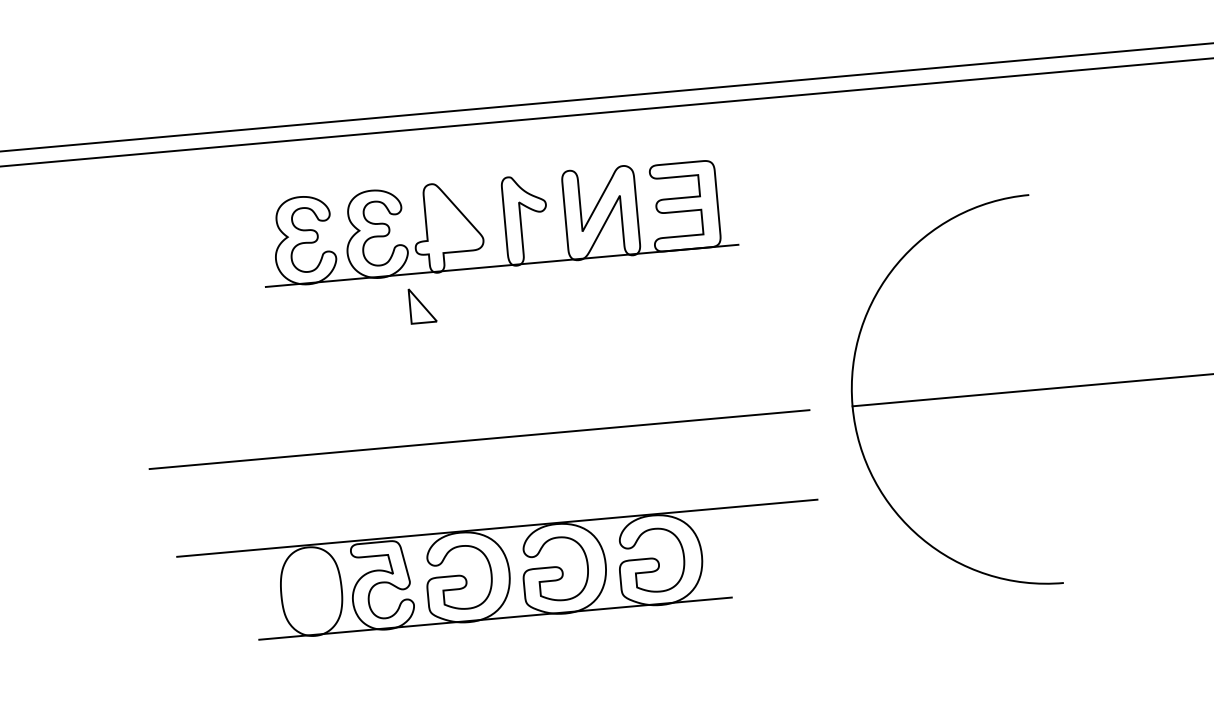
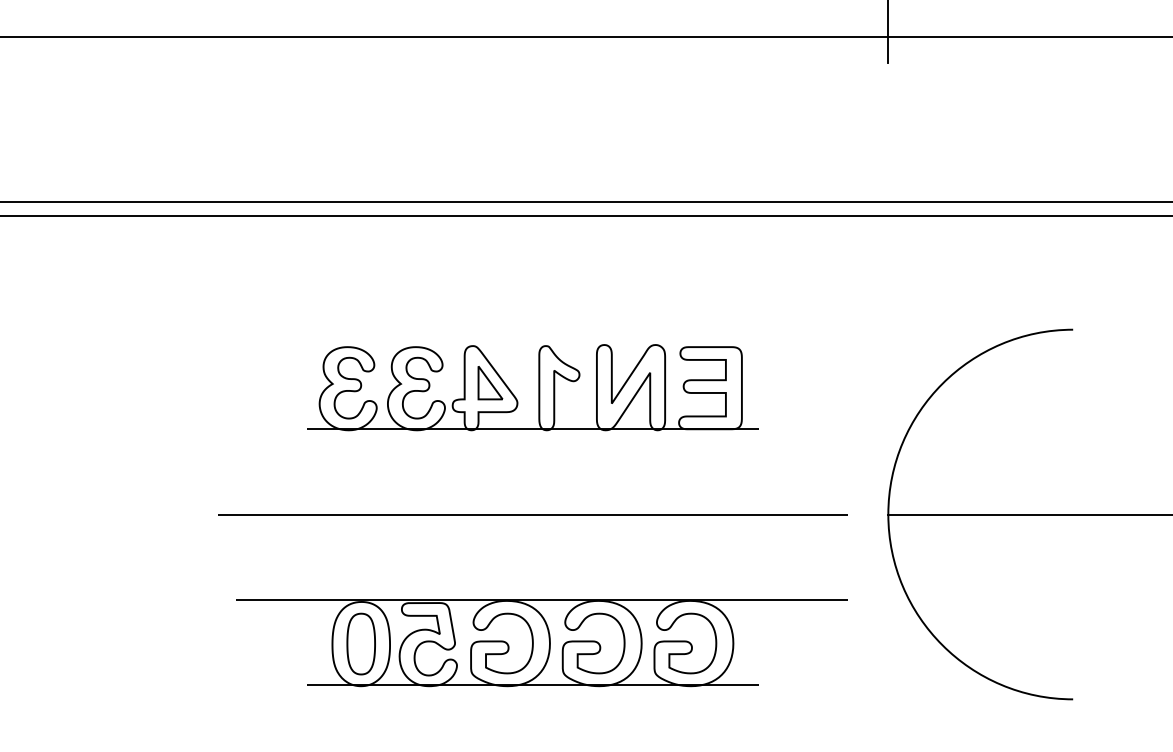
part: (497, 222) -> (532, 387), moved
curve: (298, 592) -> (348, 643), added

